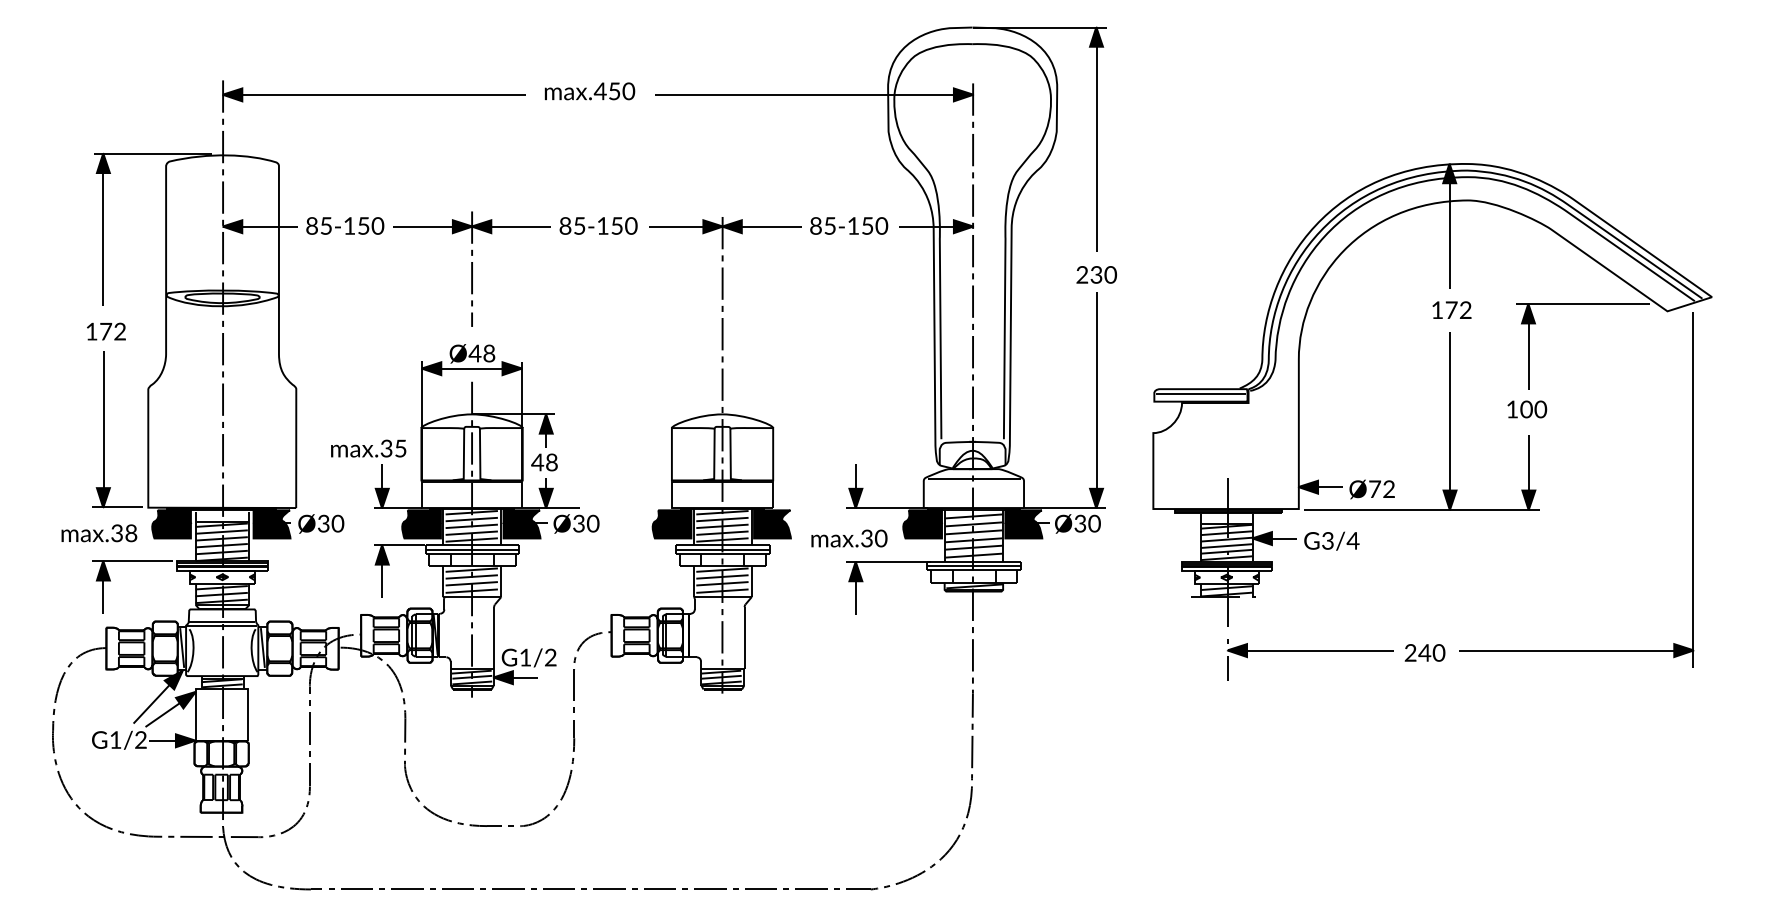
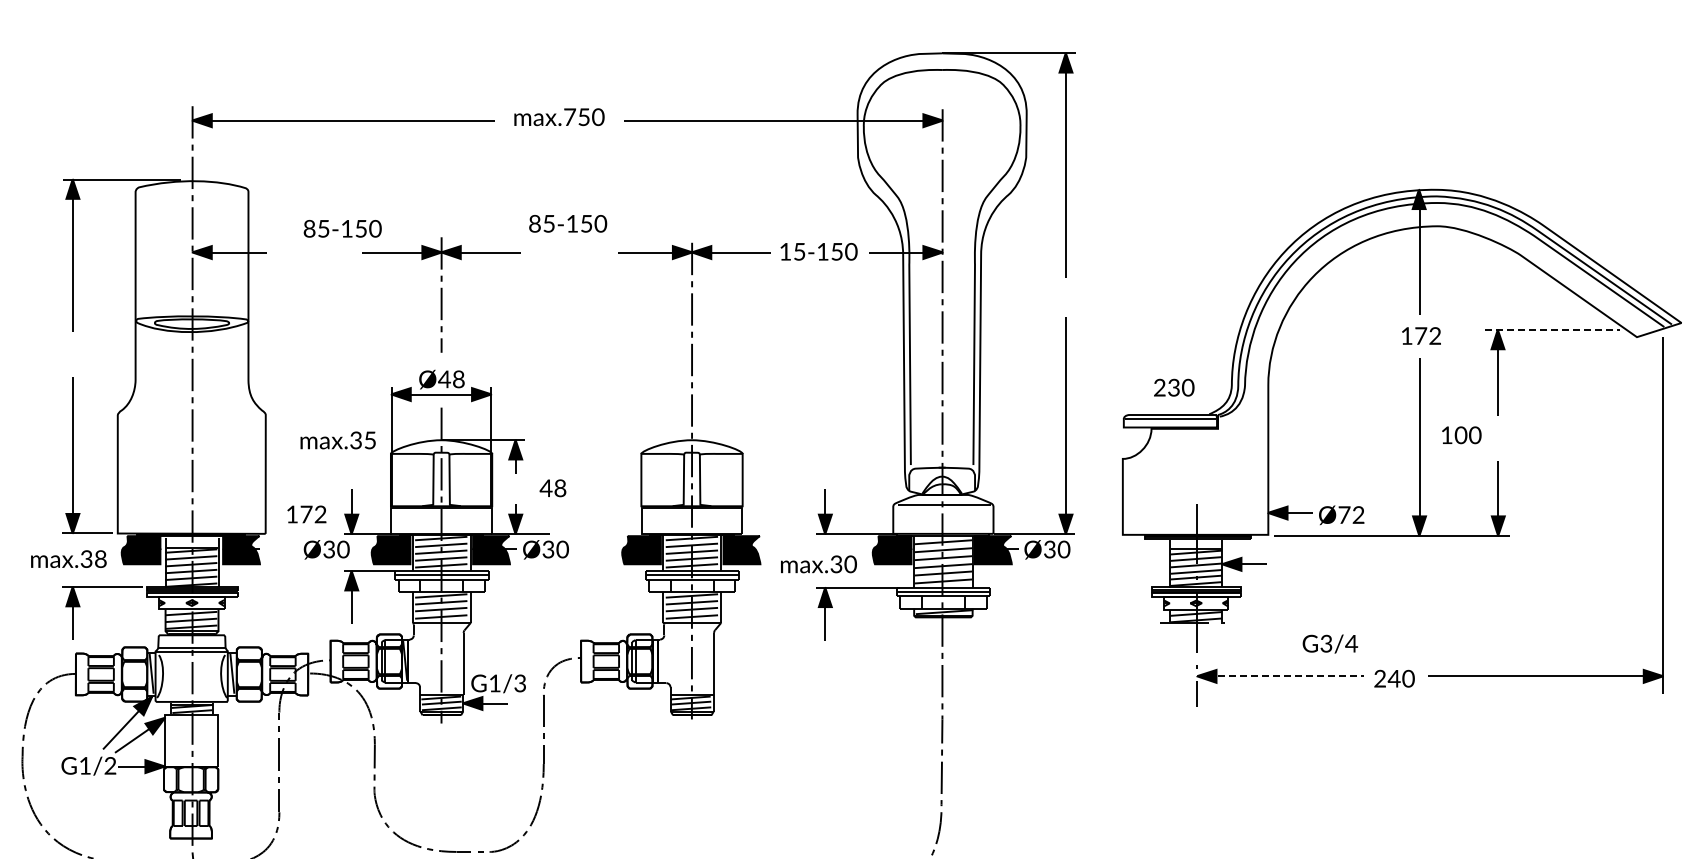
text: (599, 91) -> (568, 117), max.450 -> max.750
text: (345, 225) -> (342, 228), moved
text: (598, 225) -> (567, 223), moved
text: (815, 225) -> (784, 251), 85-150 -> 15-150
text: (1096, 274) -> (1173, 387), moved
line: (1583, 304) -> (1552, 330), solid -> dashed
text: (106, 331) -> (306, 514), moved
text: (1527, 409) -> (1461, 435), moved
text: (368, 448) -> (337, 440), moved
text: (544, 462) -> (552, 488), moved
text: (321, 523) -> (326, 549), moved
text: (1331, 540) -> (1329, 643), moved
line: (1315, 650) -> (1284, 676), solid -> dashed
text: (550, 660) -> (519, 686), G1/2 -> G1/3

